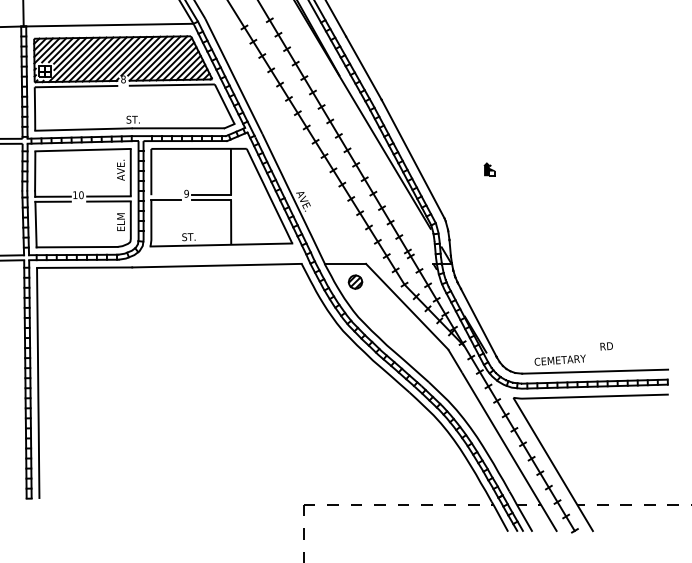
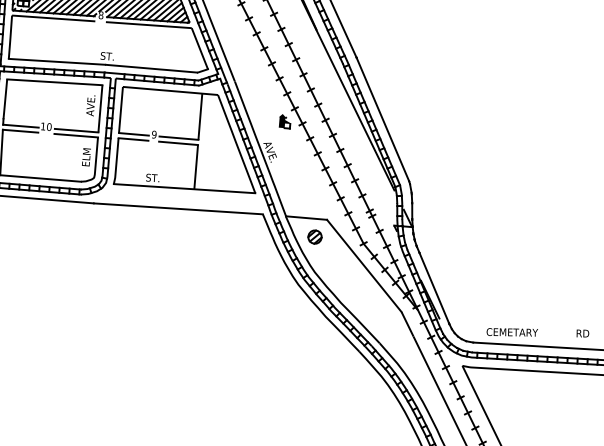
part: (489, 169) -> (284, 121), moved
line: (166, 195) -> (134, 134), added
text: (606, 346) -> (582, 333), moved

